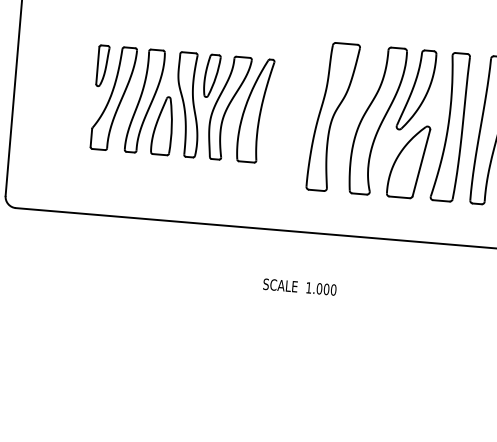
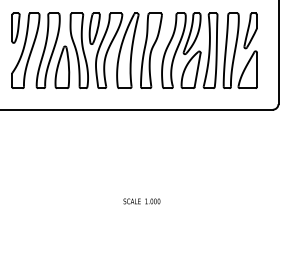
part: (182, 103) -> (75, 50), size x1.43
text: (299, 287) -> (141, 201), moved

